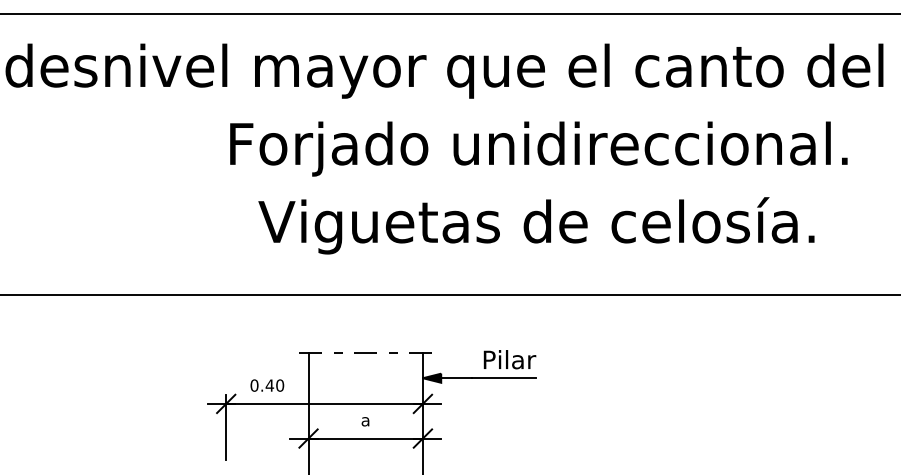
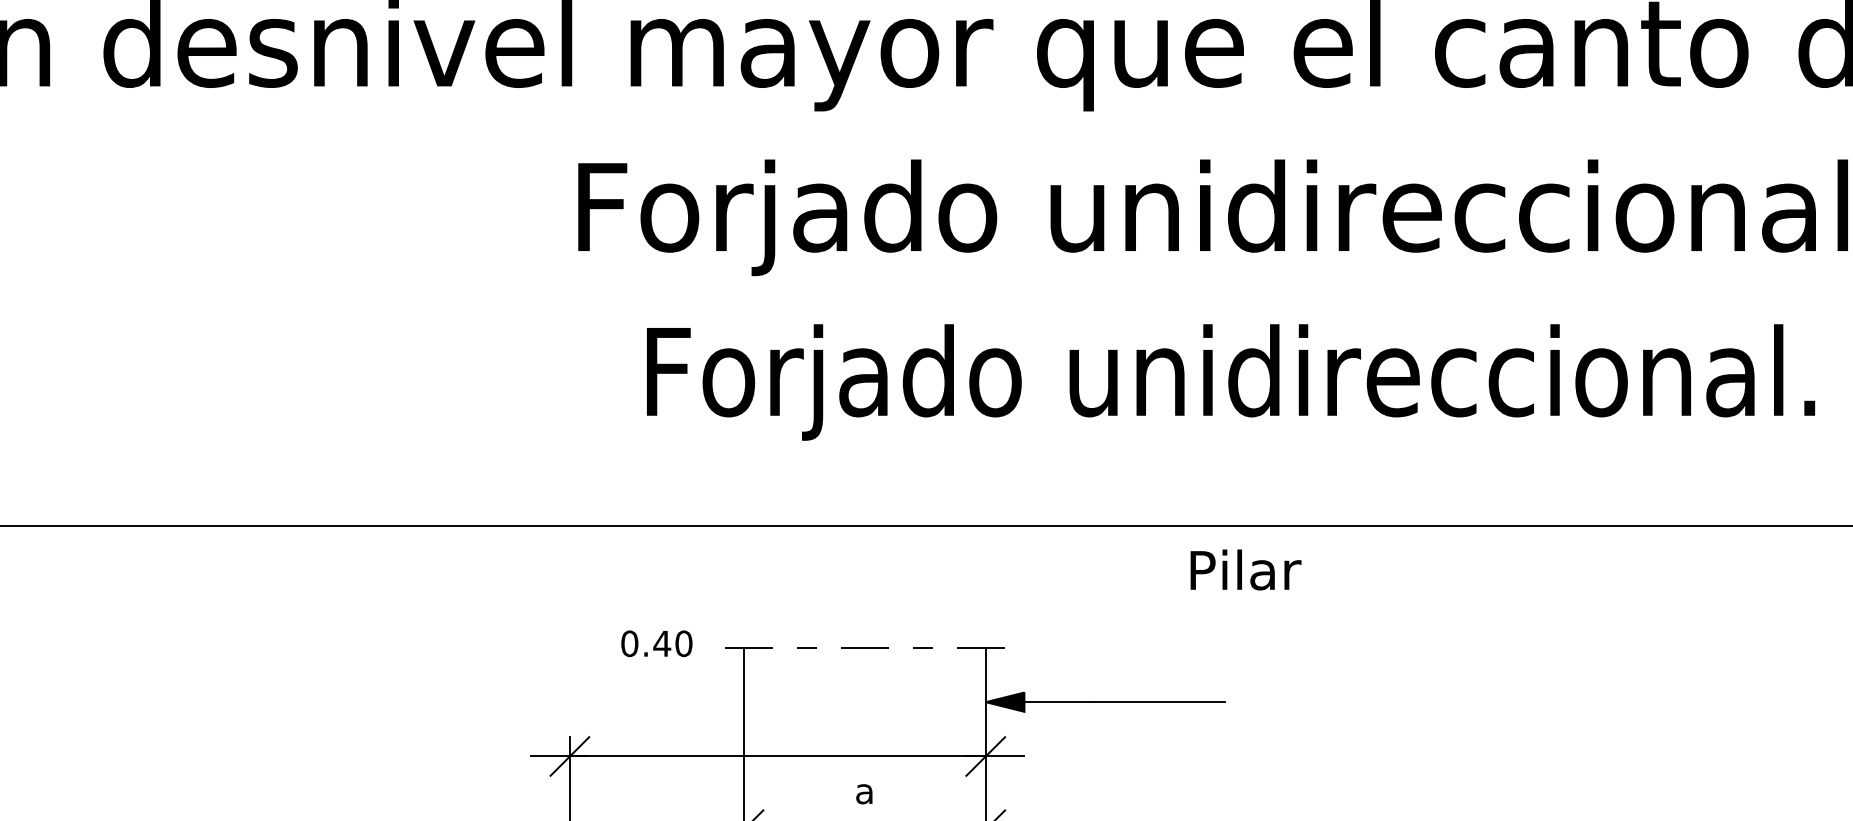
text: (536, 225) -> (1225, 379), Viguetas de celosía. -> Forjado unidireccional.
text: (509, 359) -> (1244, 569), moved
text: (267, 385) -> (657, 643), moved

